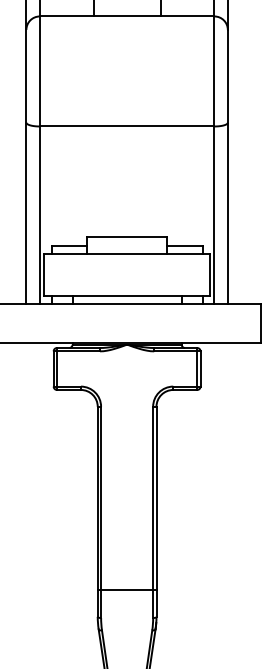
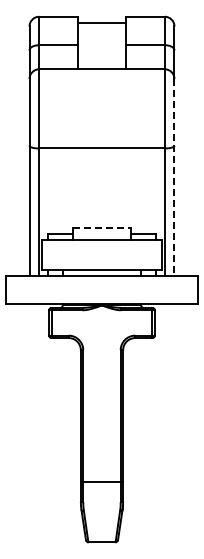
line: (227, 166) -> (174, 177), solid -> dashed
line: (126, 237) -> (101, 228), solid -> dashed

